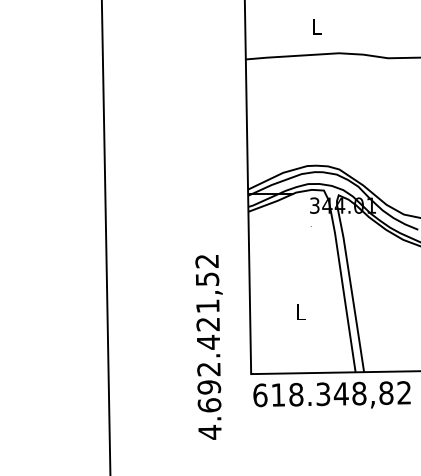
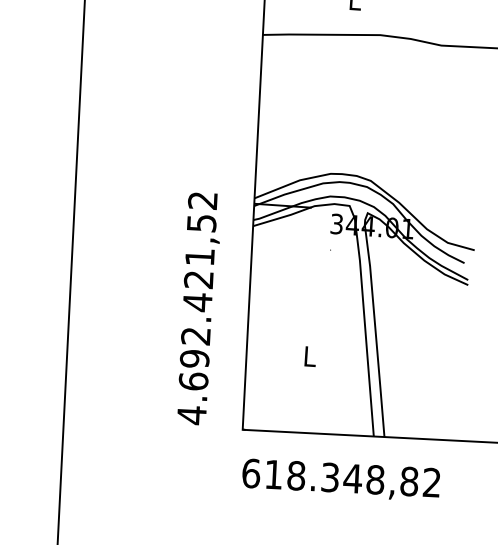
text: (208, 347) -> (197, 308), moved
text: (331, 394) -> (340, 478), moved

